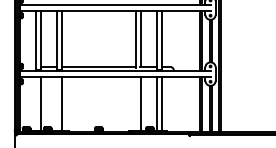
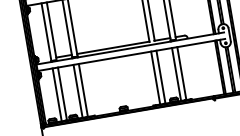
line: (35, 104) -> (57, 95), added
line: (56, 104) -> (77, 91), added
line: (135, 104) -> (155, 78), added

